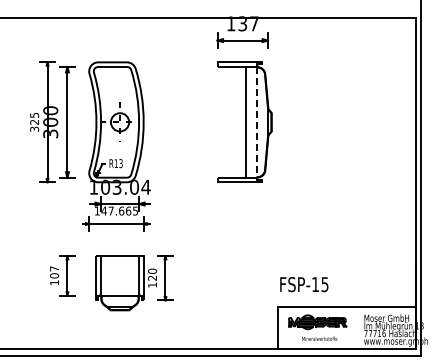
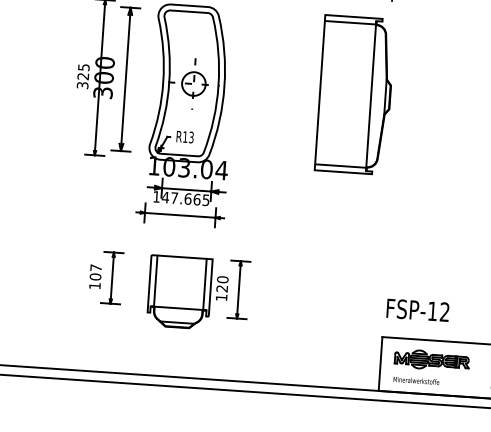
line: (245, 121) -> (320, 91), moved
line: (256, 122) -> (370, 96), dashed -> solid
text: (324, 284) -> (444, 312), FSP-15 -> FSP-12
text: (319, 338) -> (416, 380), moved

